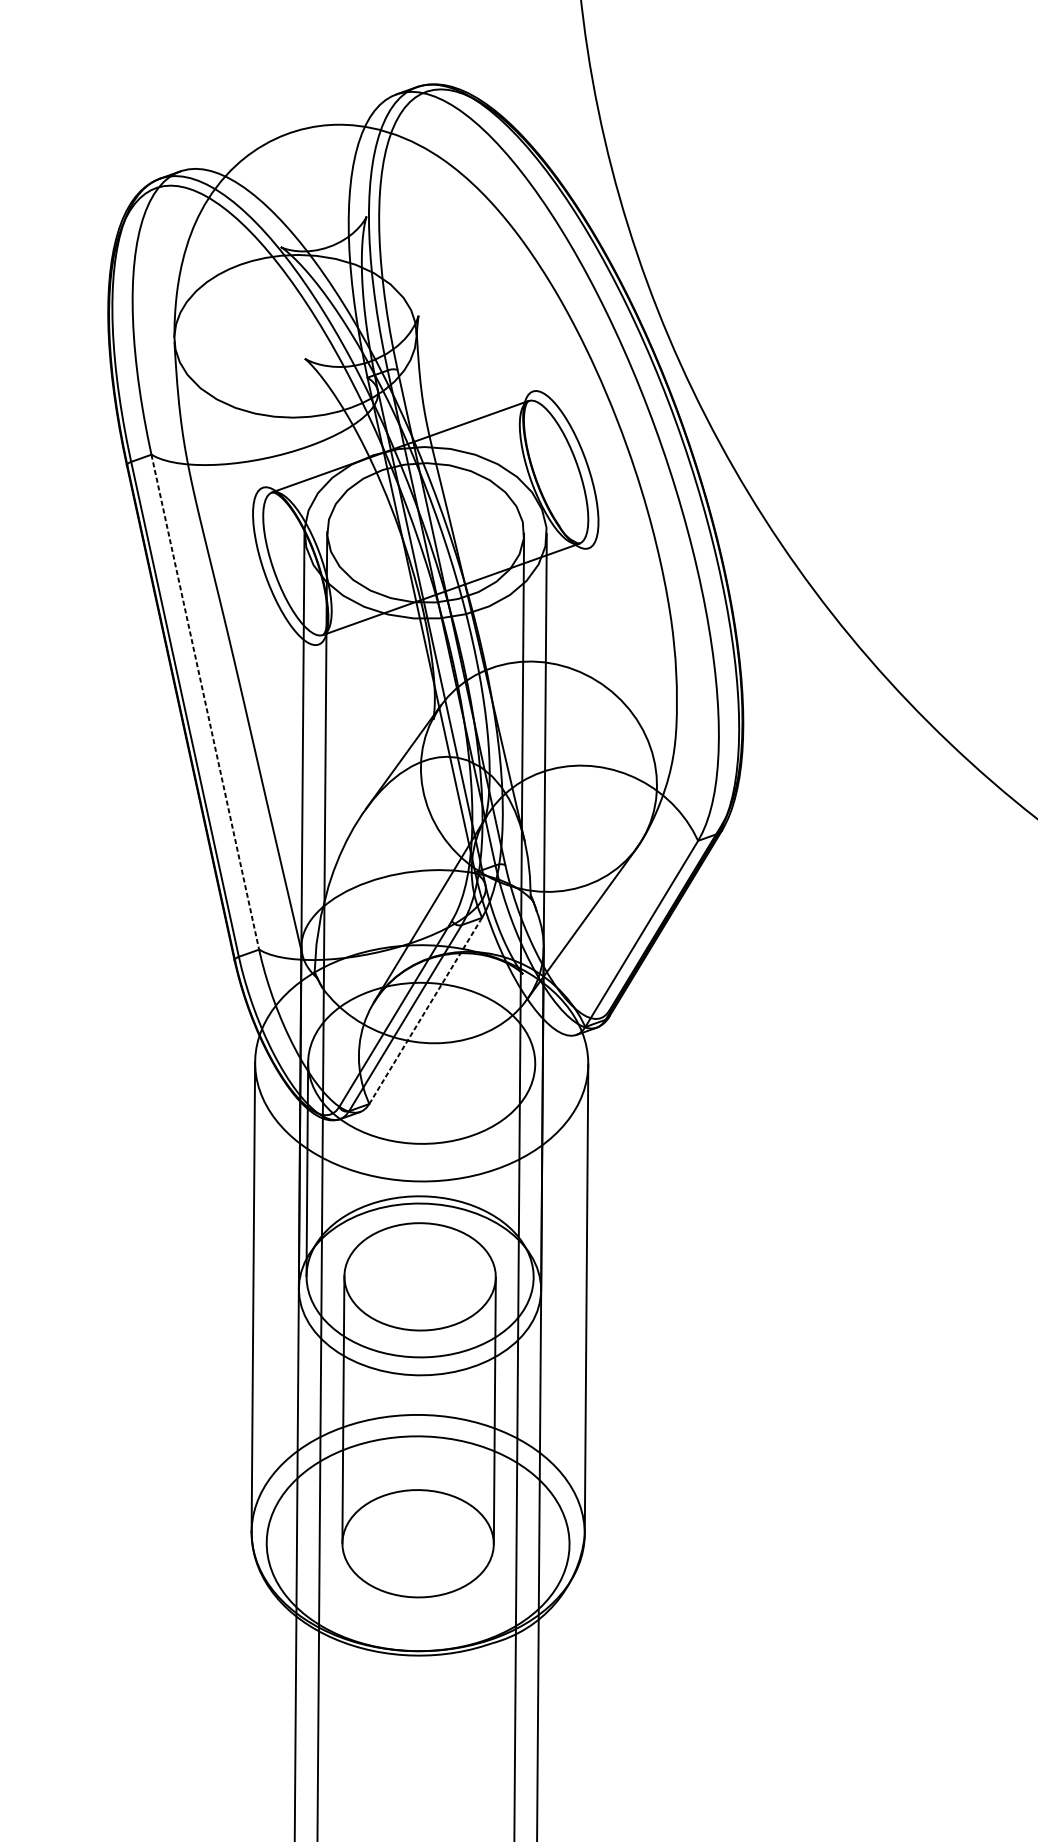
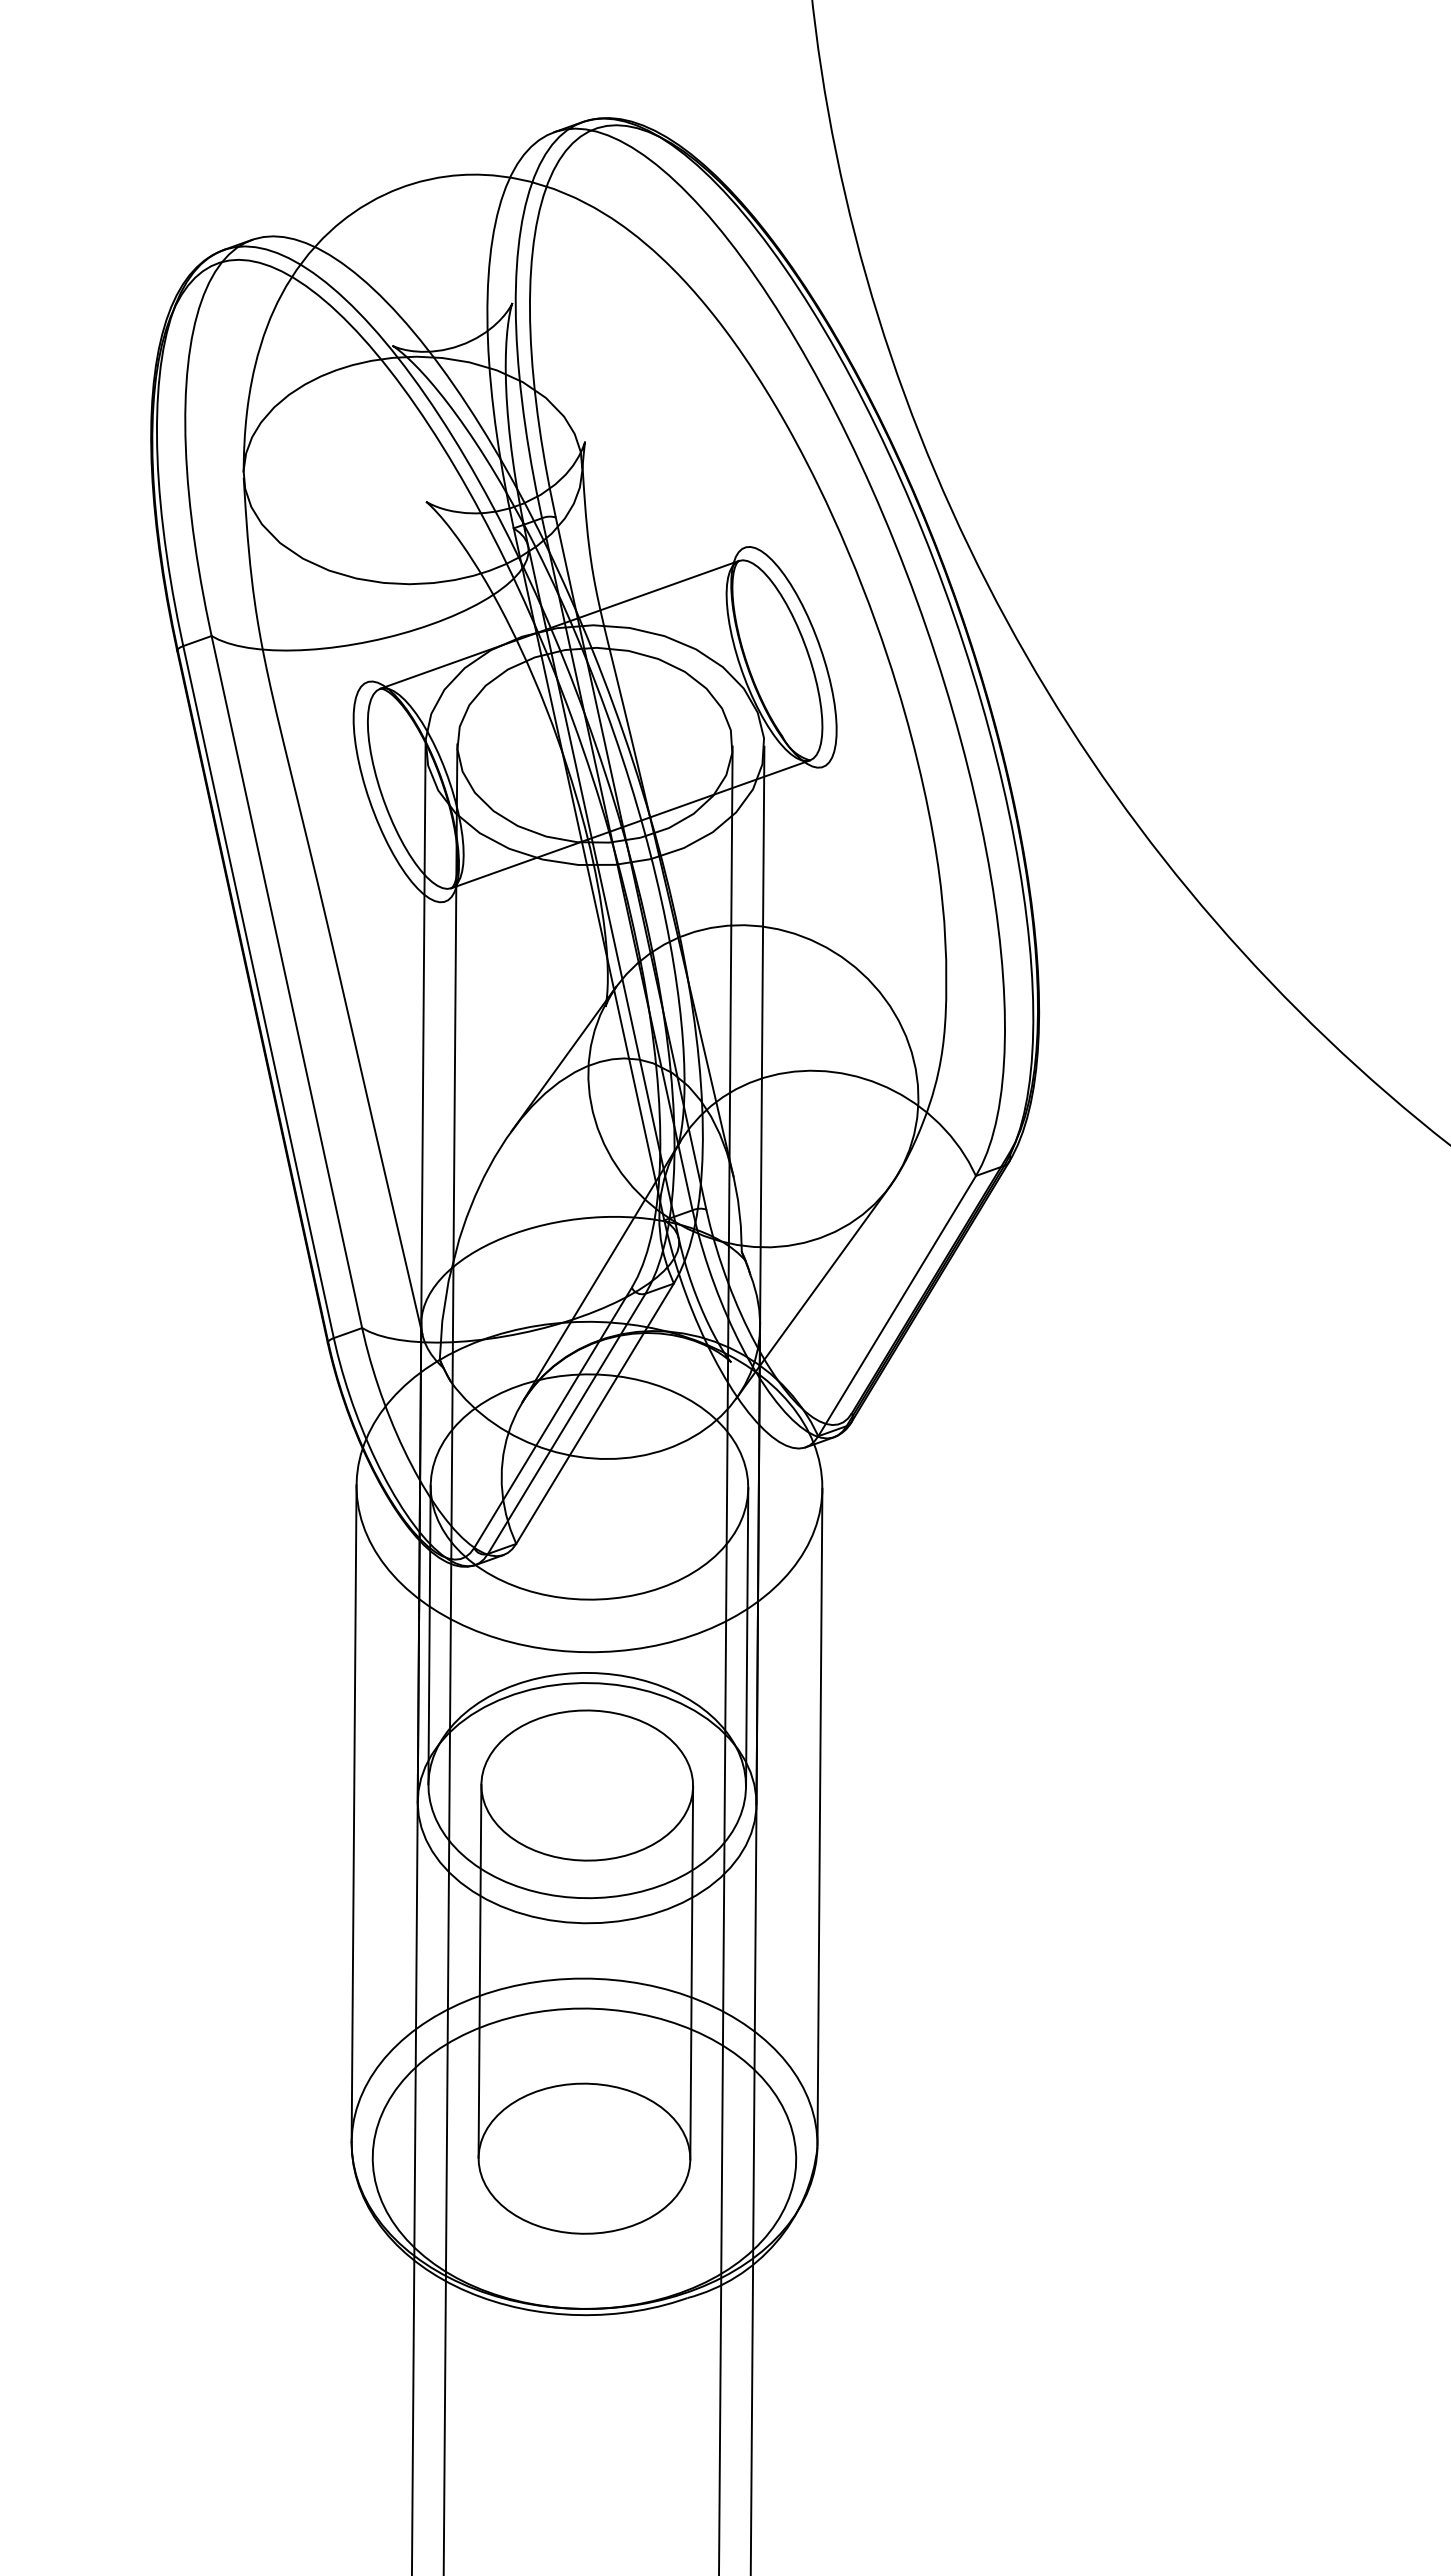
line: (205, 702) -> (286, 982), dashed -> solid
line: (426, 1010) -> (595, 1413), dashed -> solid
line: (534, 1170) -> (747, 1637), added

